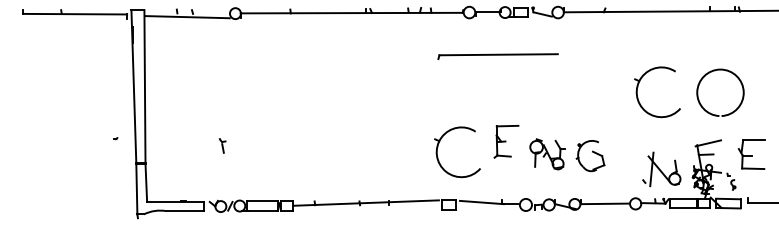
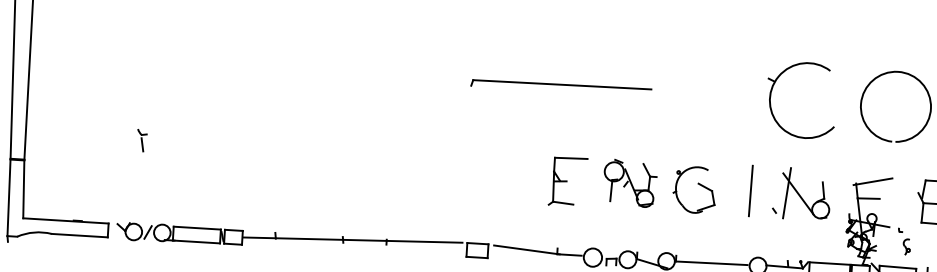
part: (497, 56) -> (560, 87), moved
part: (506, 141) -> (568, 181), moved
part: (438, 147) -> (466, 163), removed
line: (627, 154) -> (750, 191), added
part: (661, 169) -> (801, 194), moved

